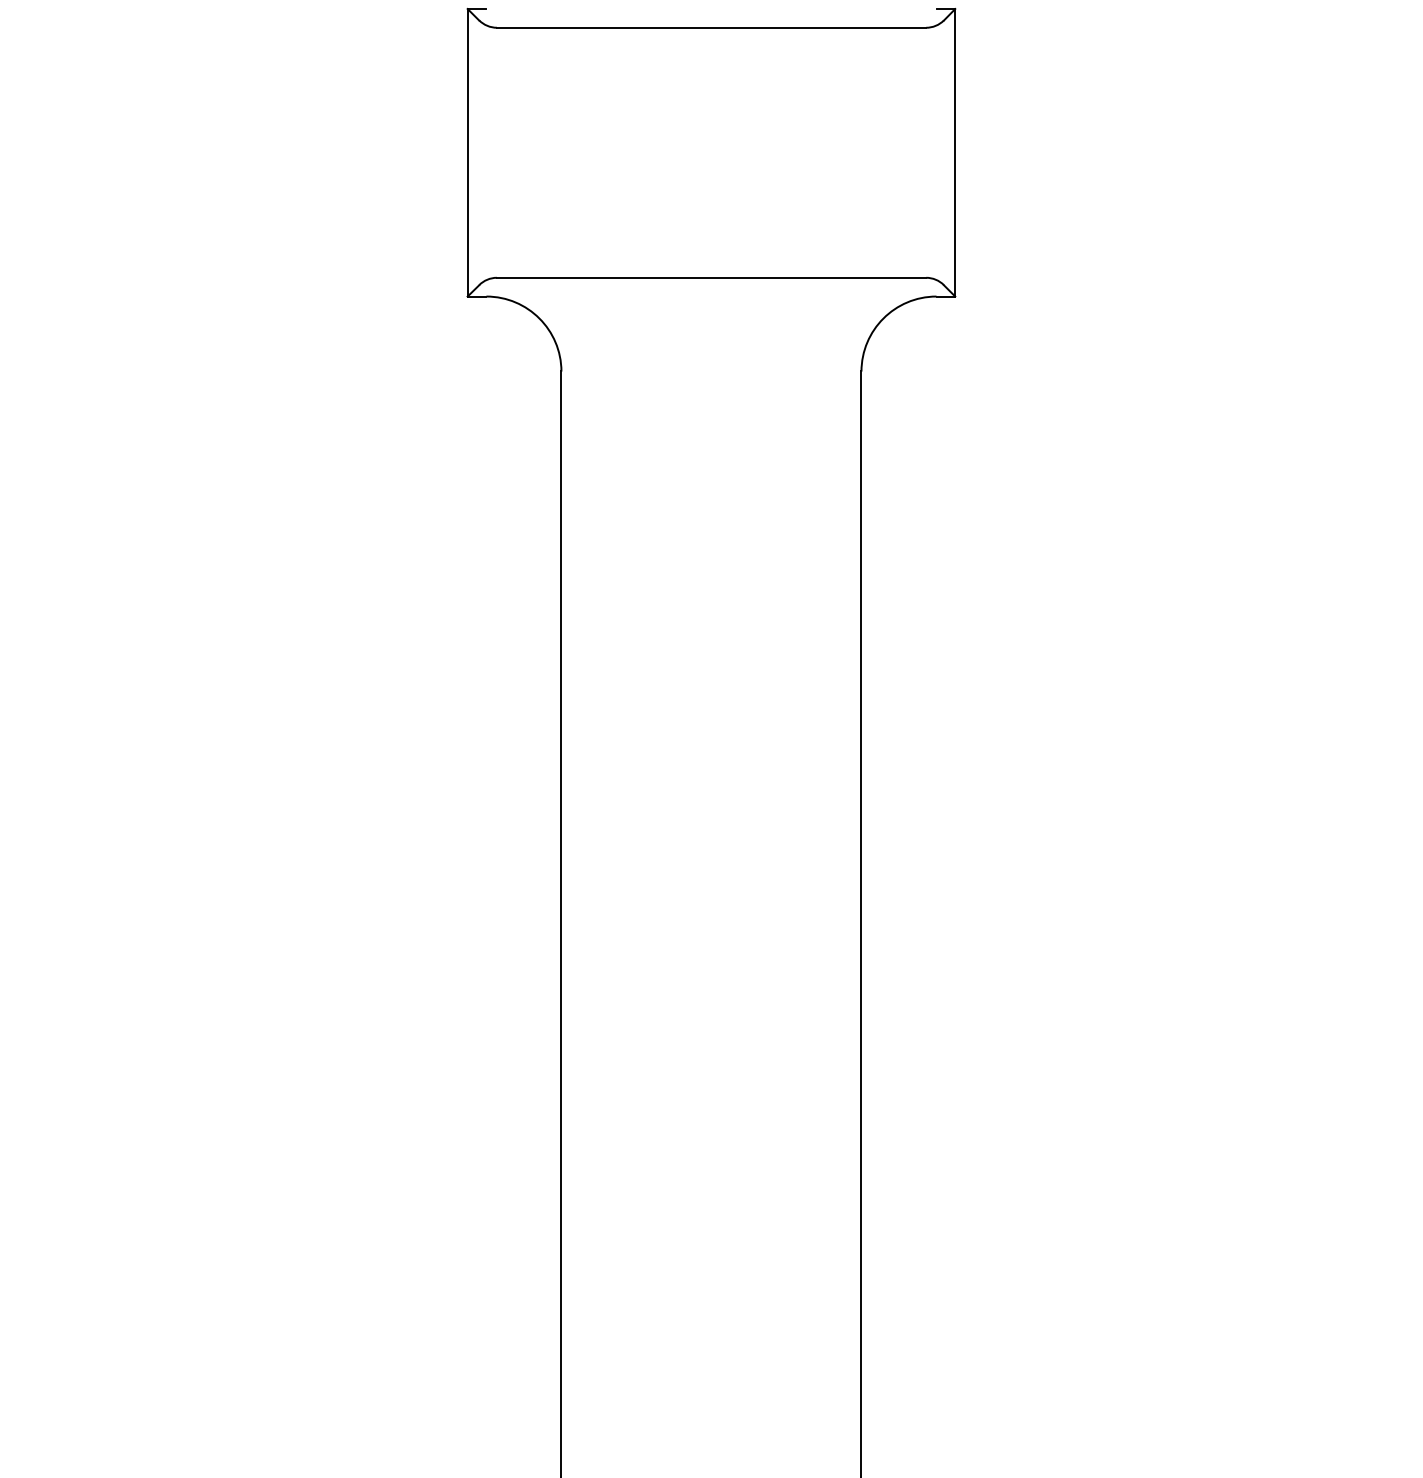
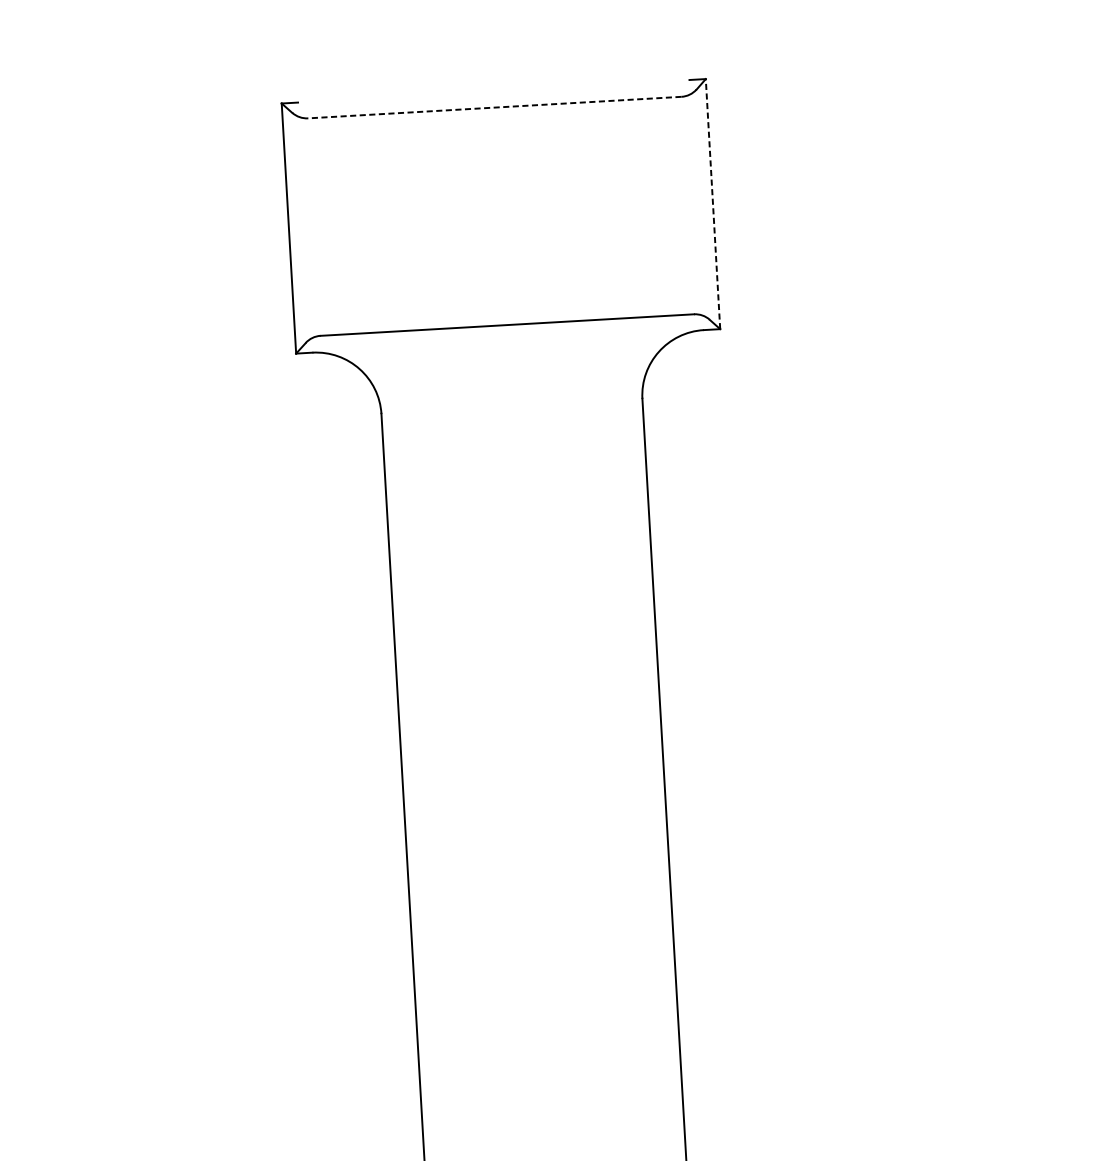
line: (711, 27) -> (494, 107), solid -> dashed
line: (955, 152) -> (713, 203), solid -> dashed

